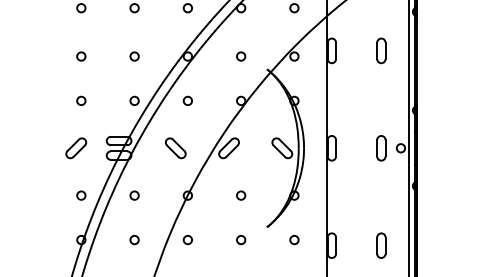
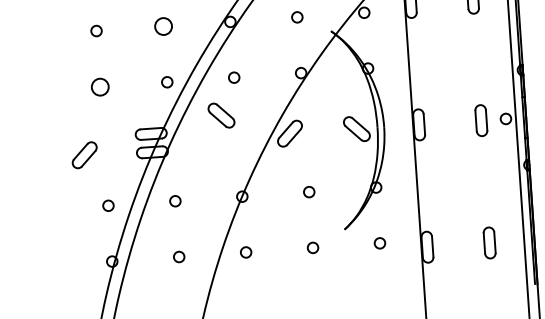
circle: (134, 56) -> (163, 26), size x1.6
circle: (81, 100) -> (100, 86), size x1.6
part: (76, 148) -> (85, 155), moved
part: (175, 148) -> (221, 115), moved

